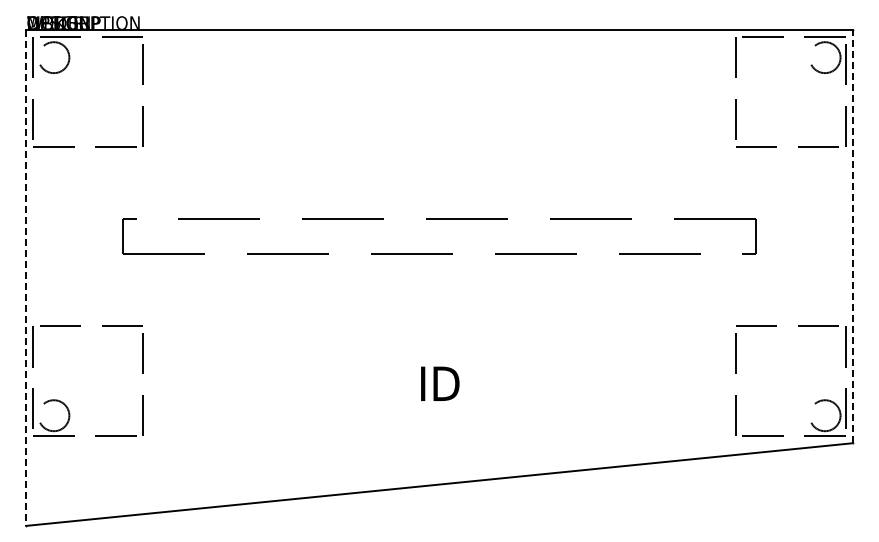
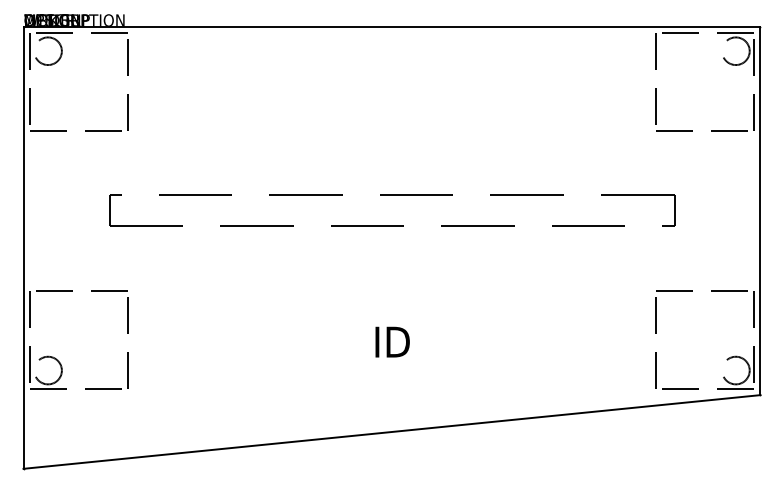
line: (852, 236) -> (760, 210), dashed -> solid
line: (26, 278) -> (23, 248), dashed -> solid

